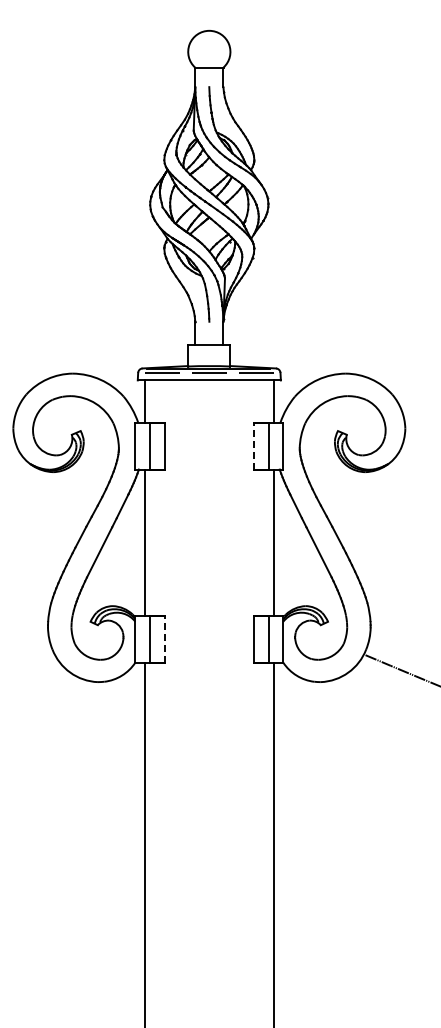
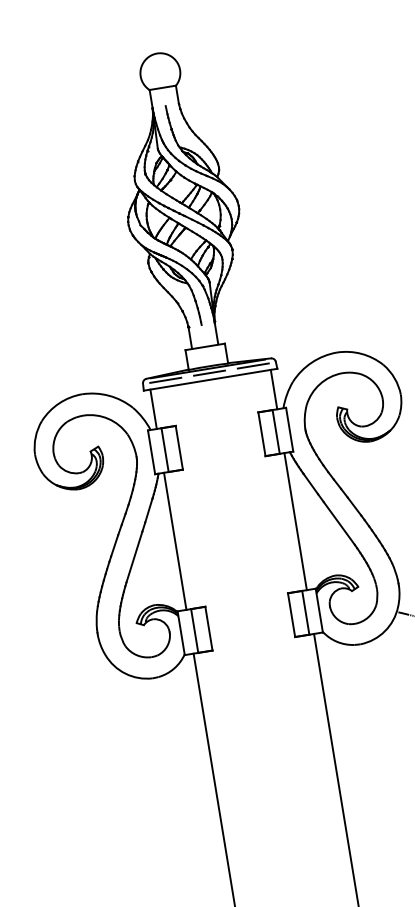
line: (253, 445) -> (261, 433), dashed -> solid
line: (165, 639) -> (209, 628), dashed -> solid

